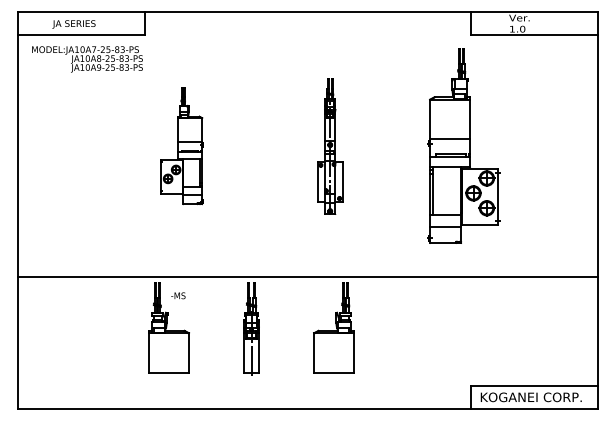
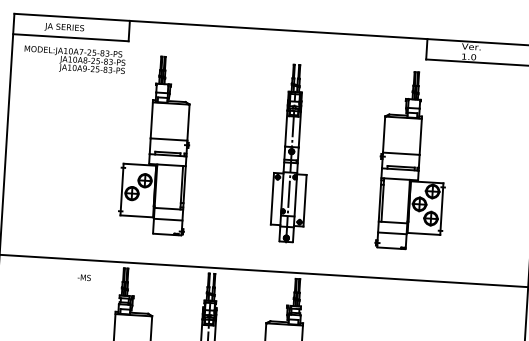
part: (181, 145) -> (155, 144), size x1.67
part: (329, 146) -> (290, 153), size x1.43
text: (178, 295) -> (84, 277), moved

